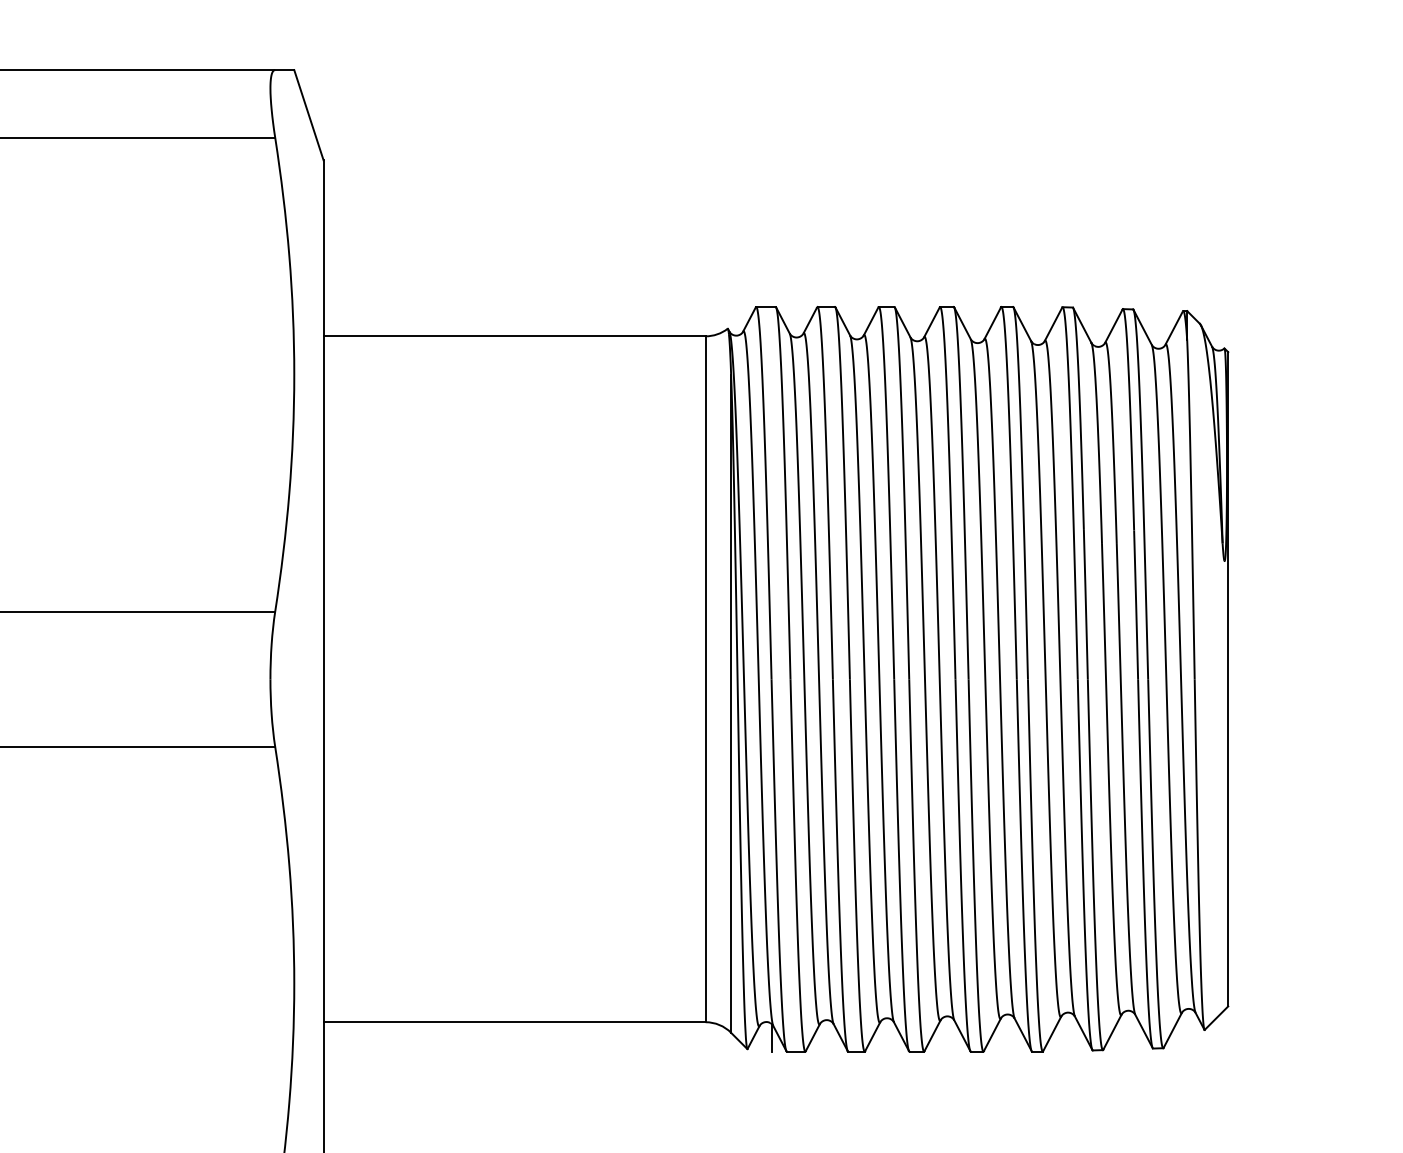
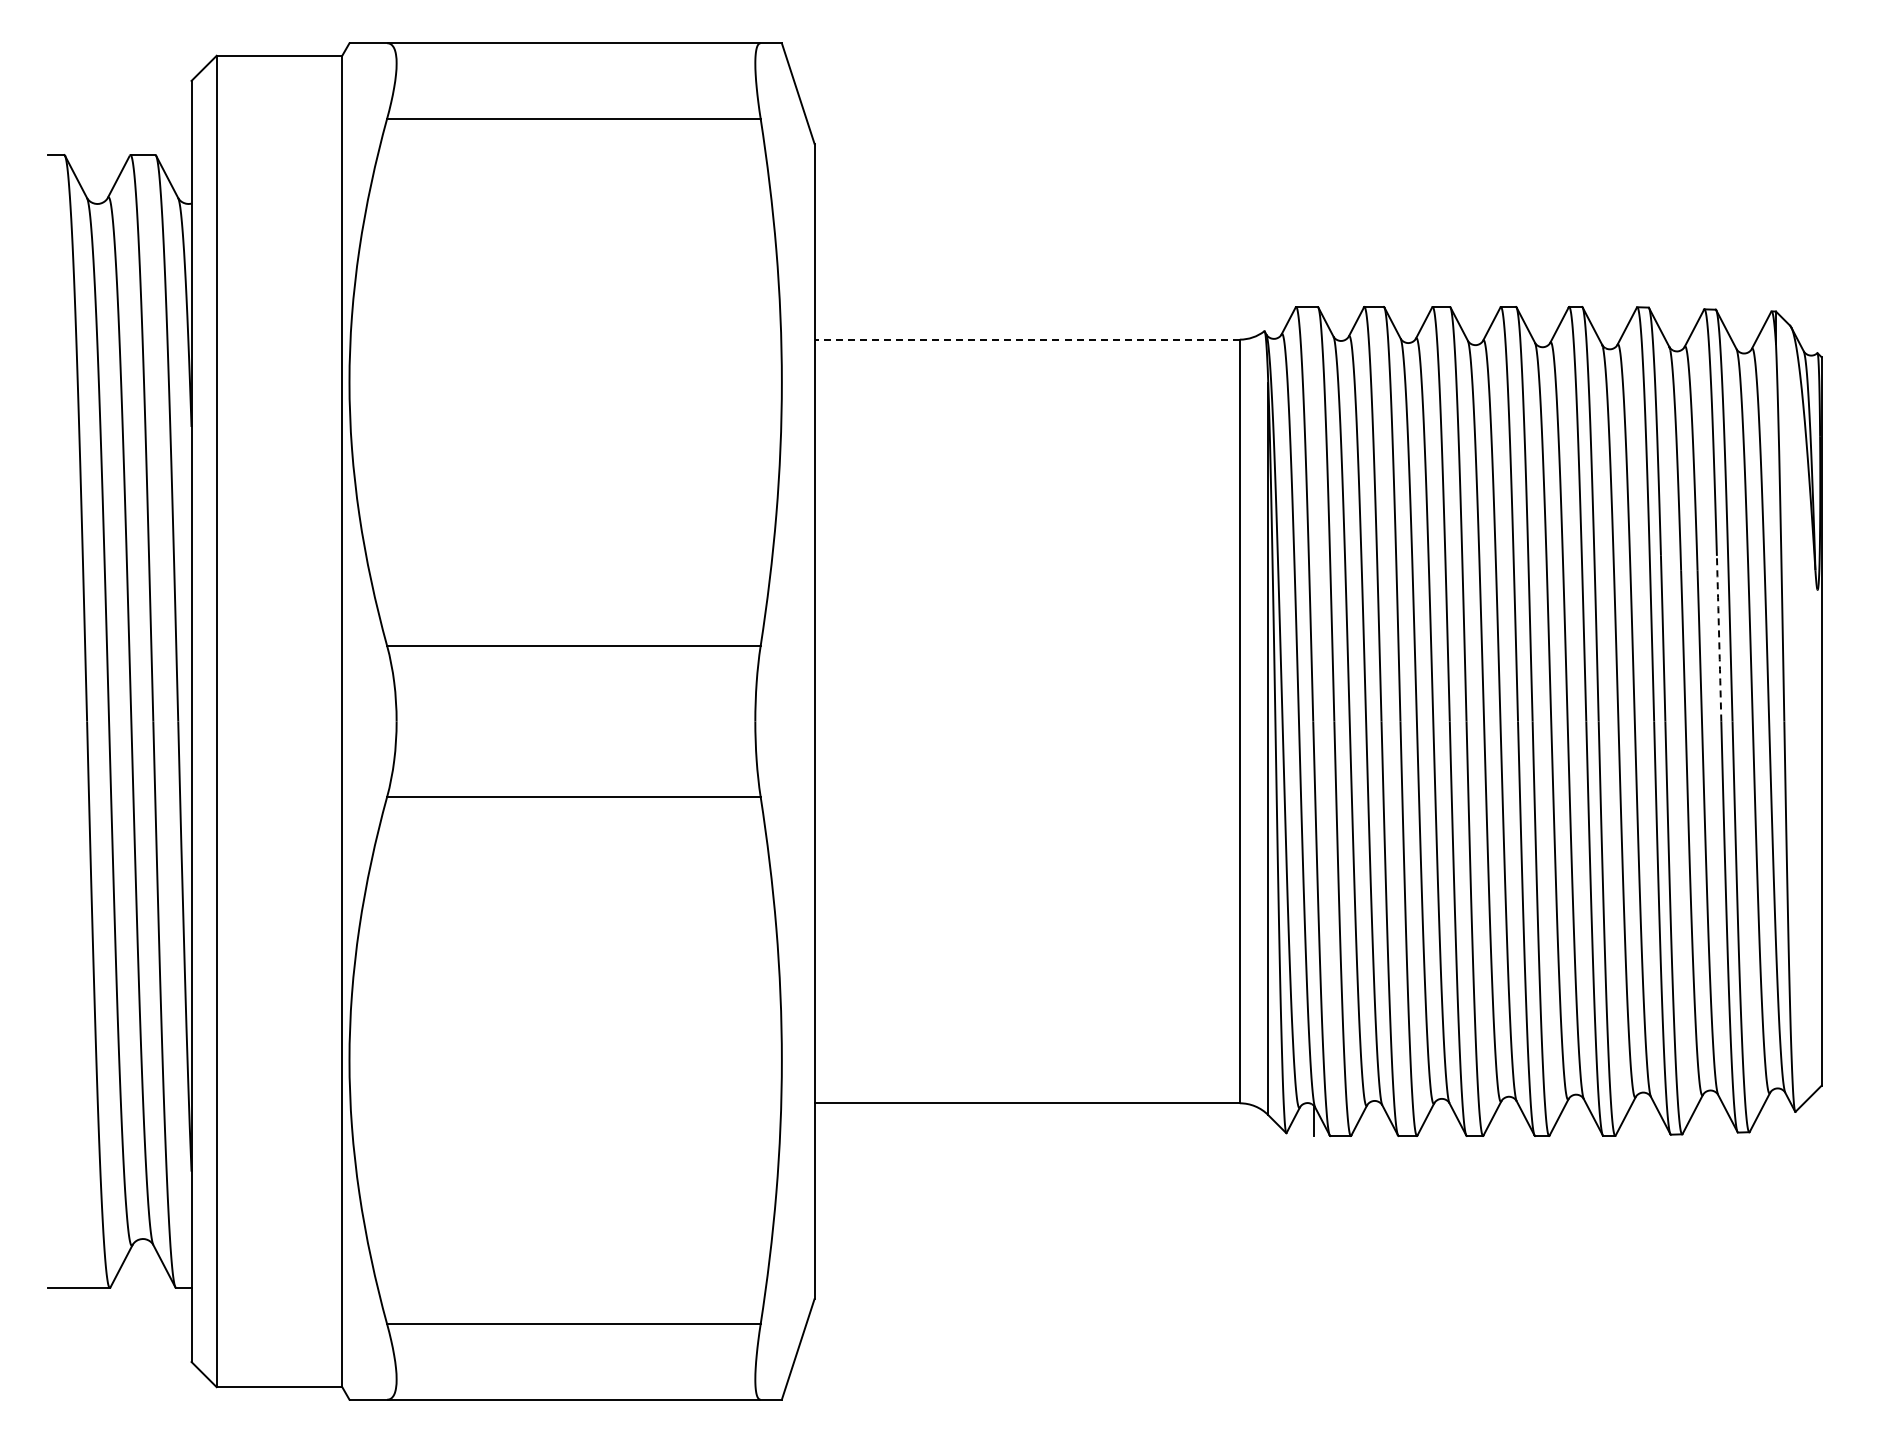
line: (514, 336) -> (1027, 339), solid -> dashed
arc: (1136, 604) -> (1719, 638), solid -> dashed

